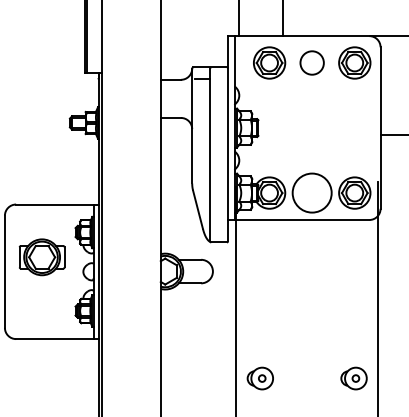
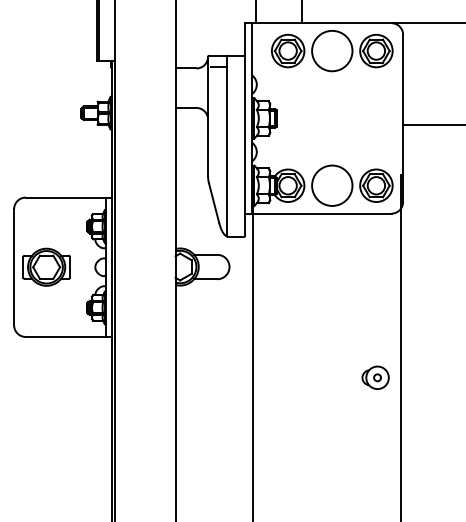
circle: (312, 62) -> (332, 50), size x1.67
part: (41, 256) -> (46, 266), moved
part: (260, 378) -> (278, 377), removed

